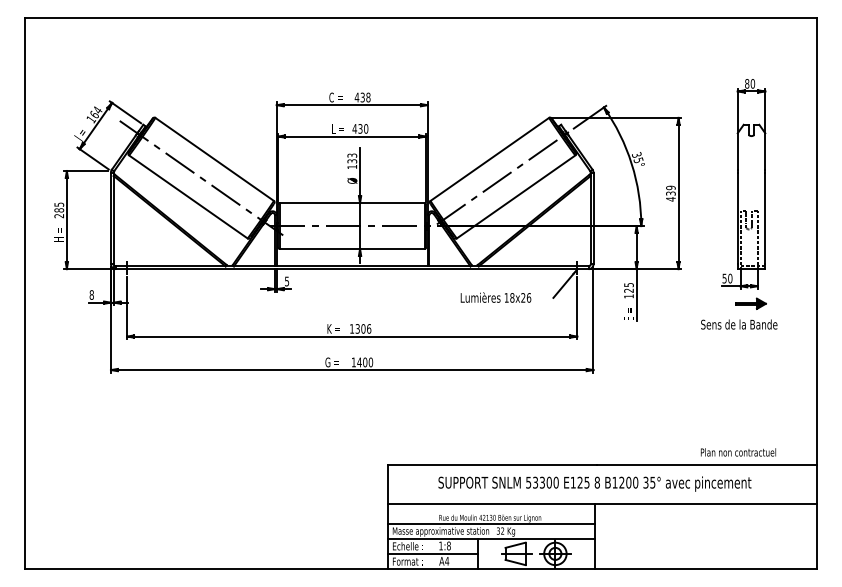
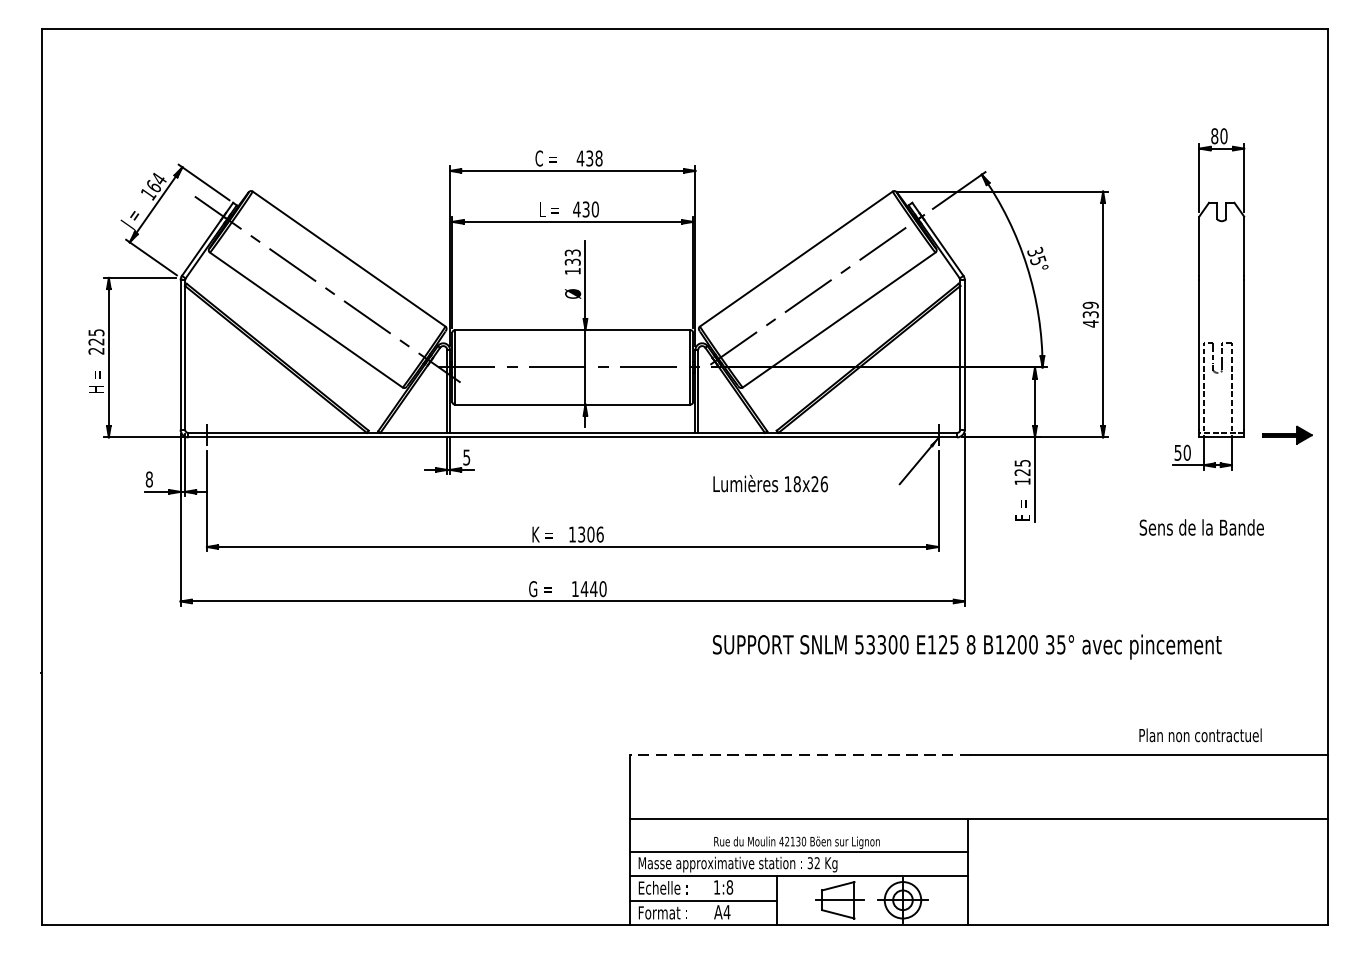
text: (59, 210) -> (96, 342), 285 -> 225
text: (495, 297) -> (769, 483), moved
part: (750, 303) -> (1286, 434), moved
text: (364, 362) -> (592, 589), 1400 -> 1440
line: (492, 464) -> (800, 754), solid -> dashed
text: (594, 483) -> (966, 646), moved

